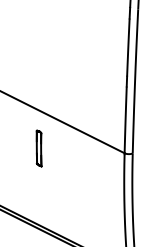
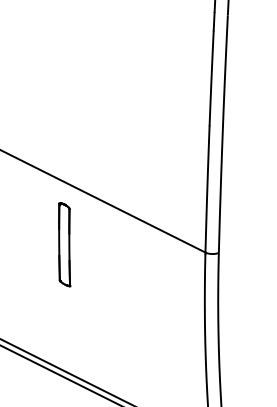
part: (38, 148) -> (63, 244), size x1.43

